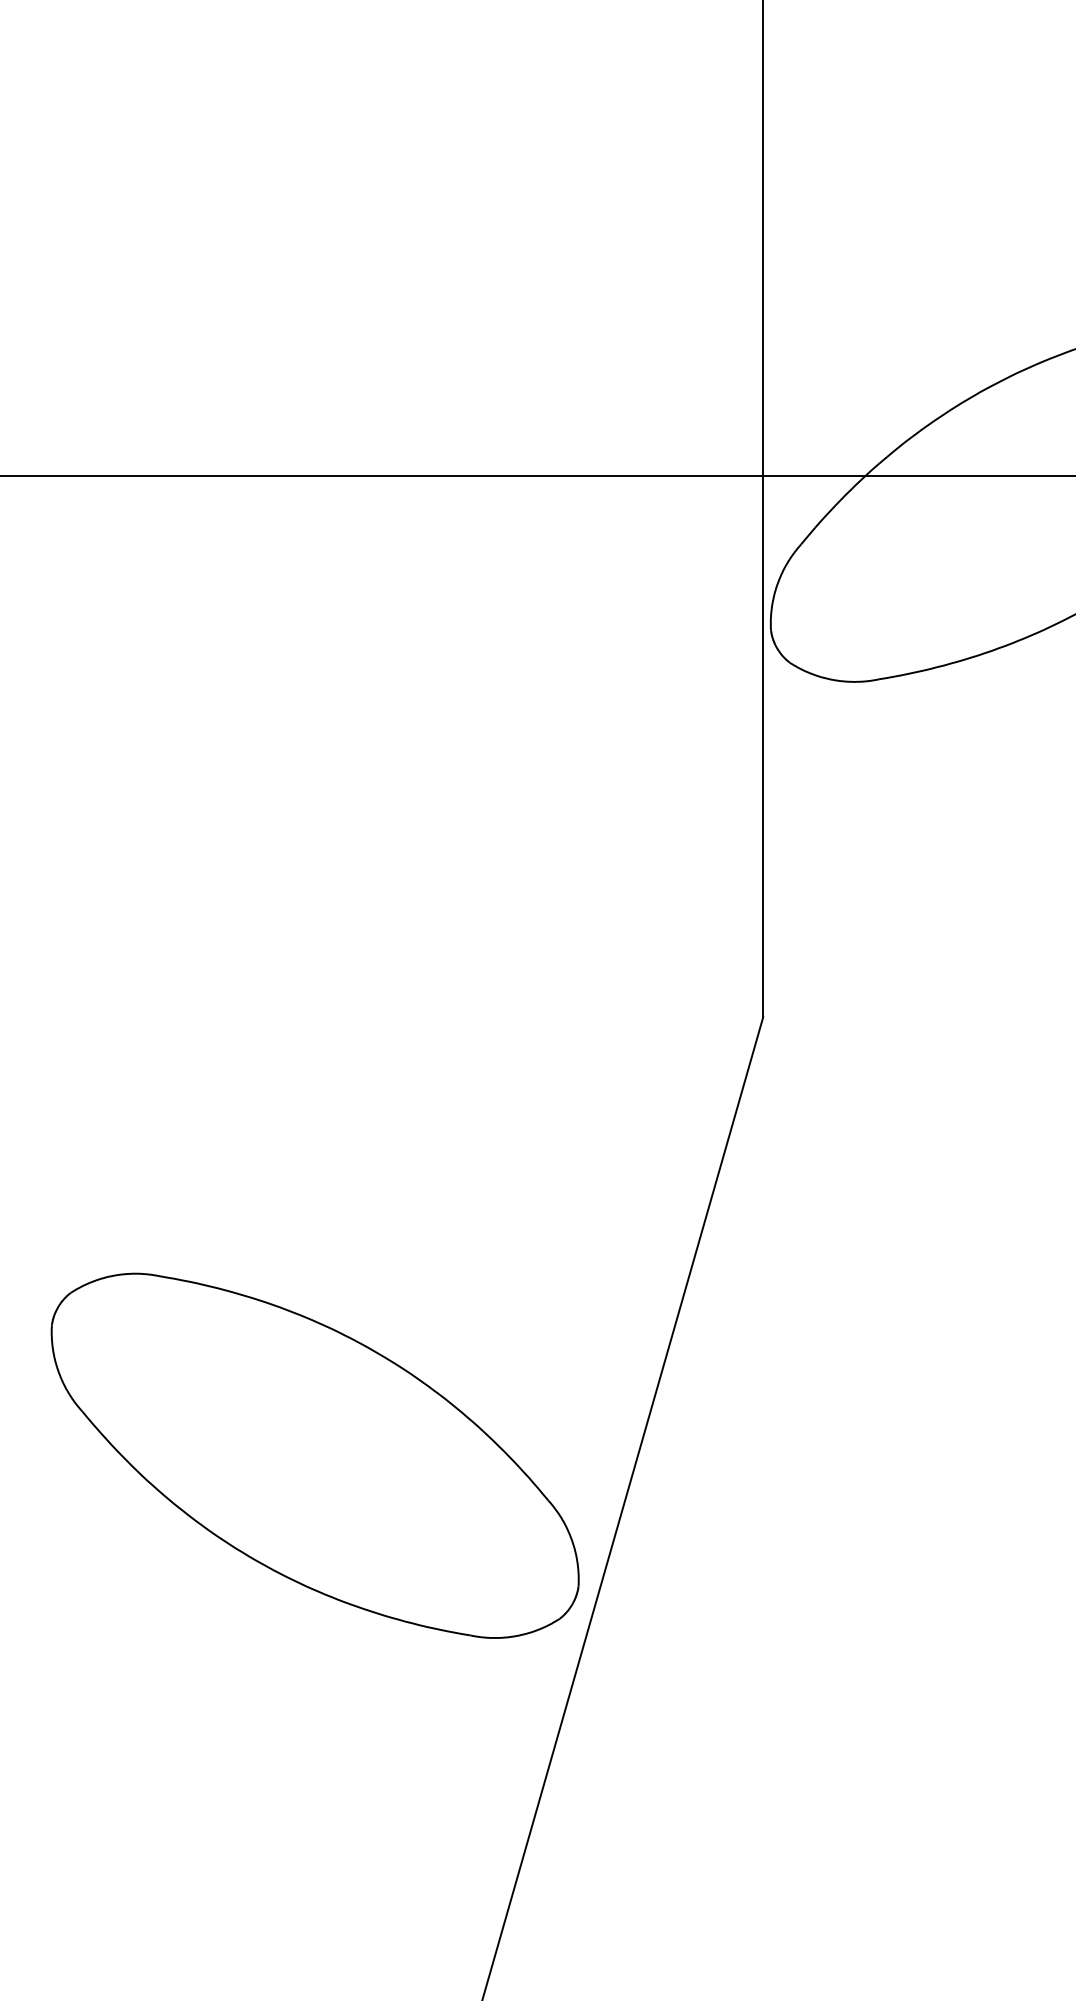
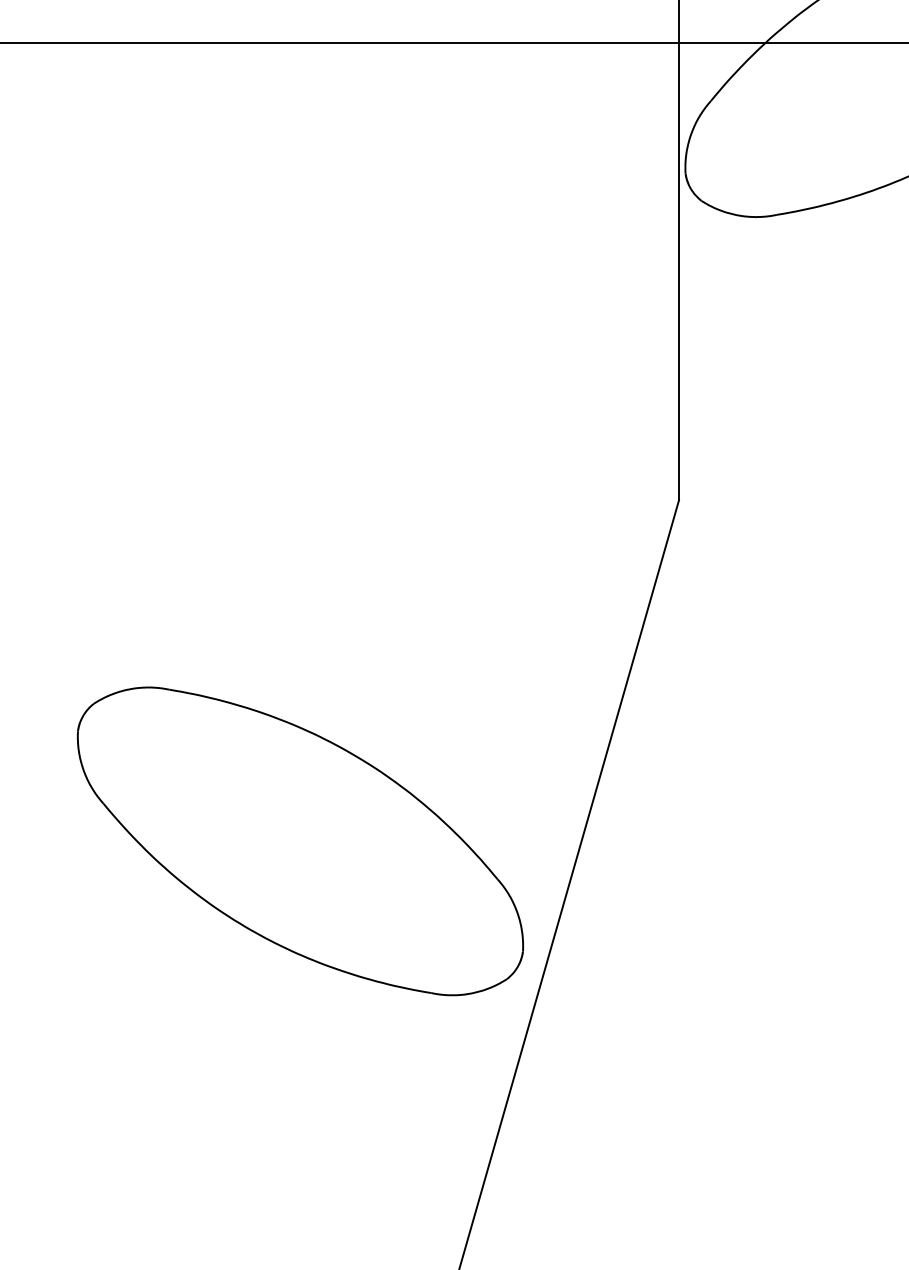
part: (314, 1455) -> (299, 841), moved

